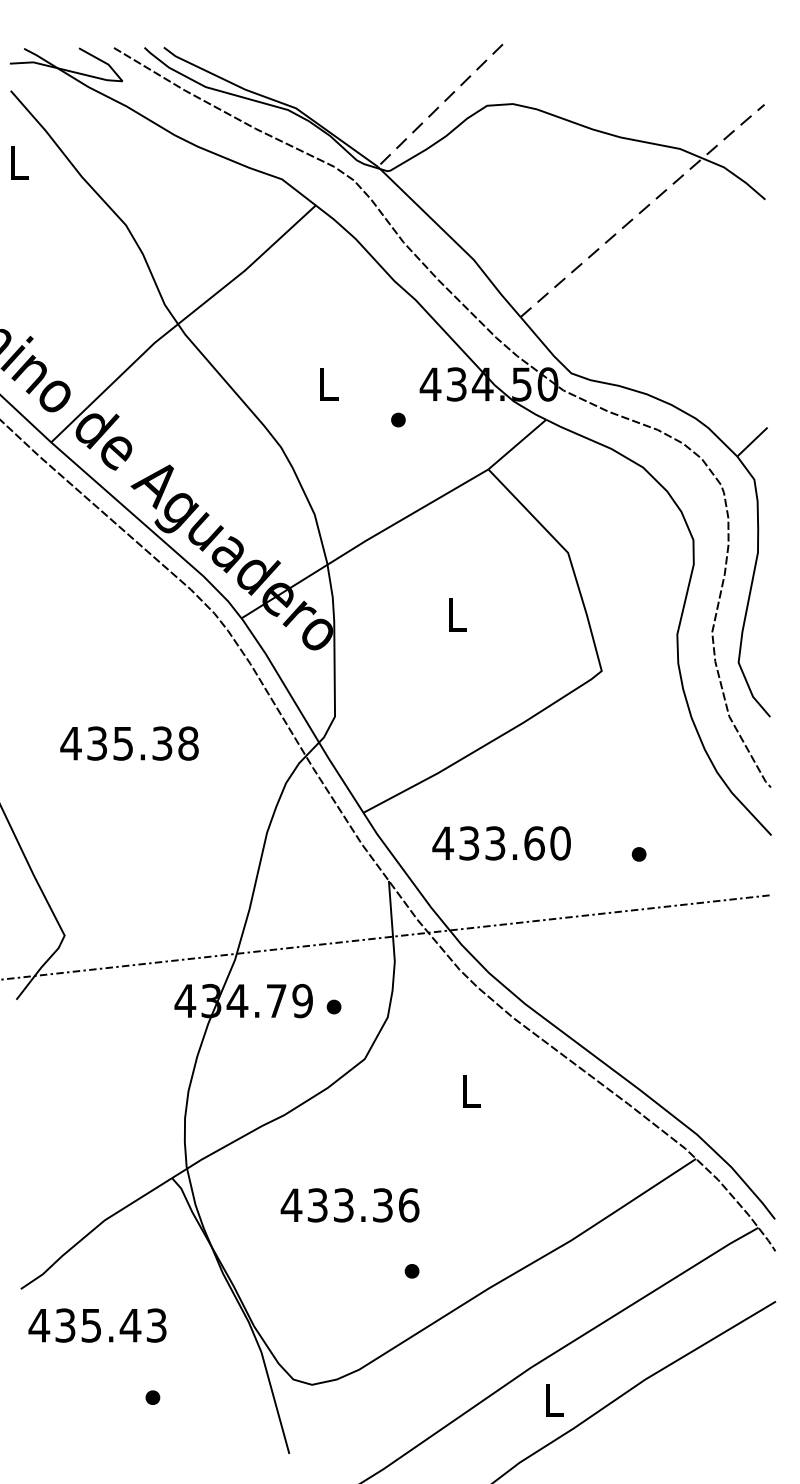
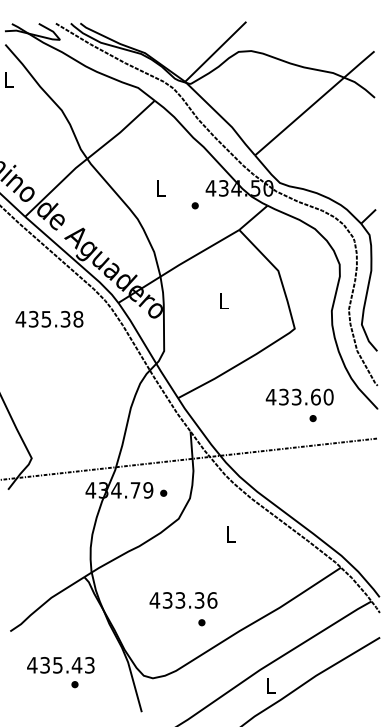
line: (439, 104) -> (215, 51), dashed -> solid
line: (643, 209) -> (315, 102), dashed -> solid
text: (129, 742) -> (49, 318), moved
text: (501, 842) -> (299, 396), moved
text: (349, 1205) -> (183, 600), moved
text: (96, 1325) -> (60, 665), moved

